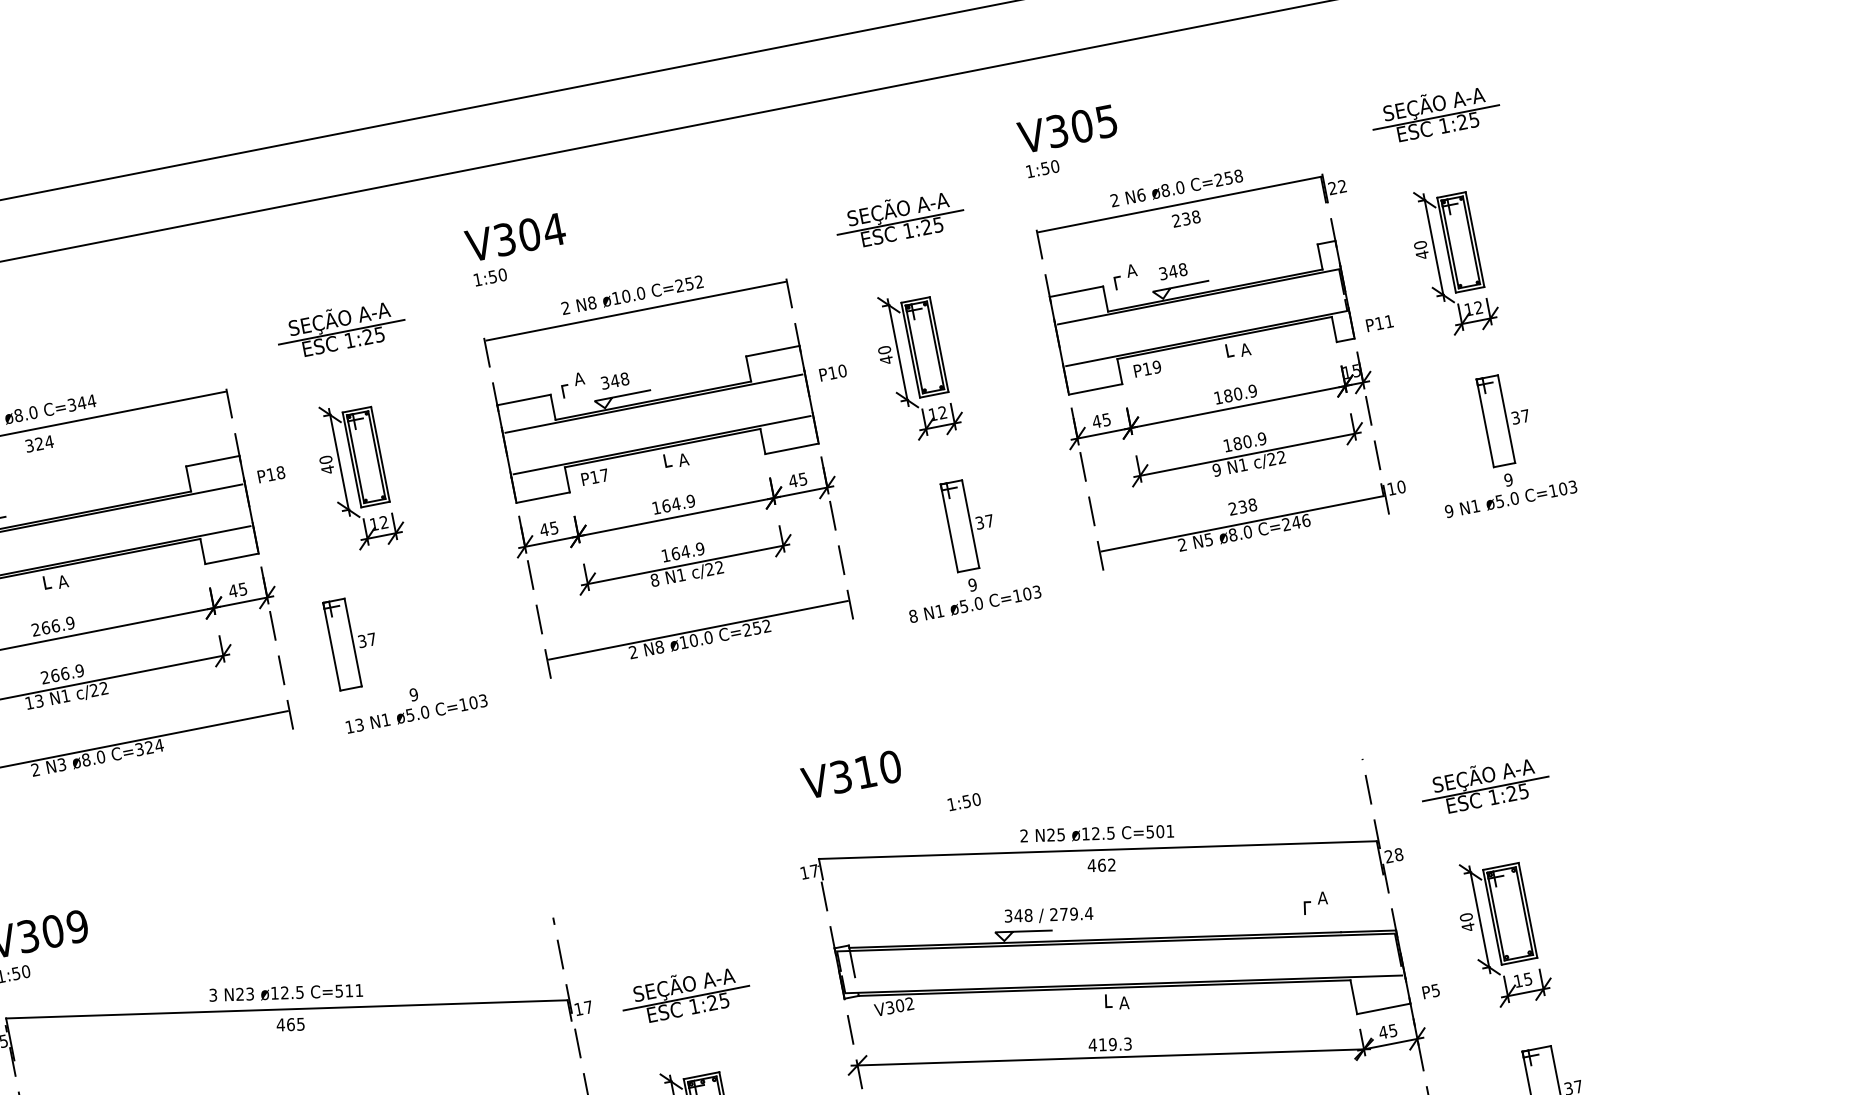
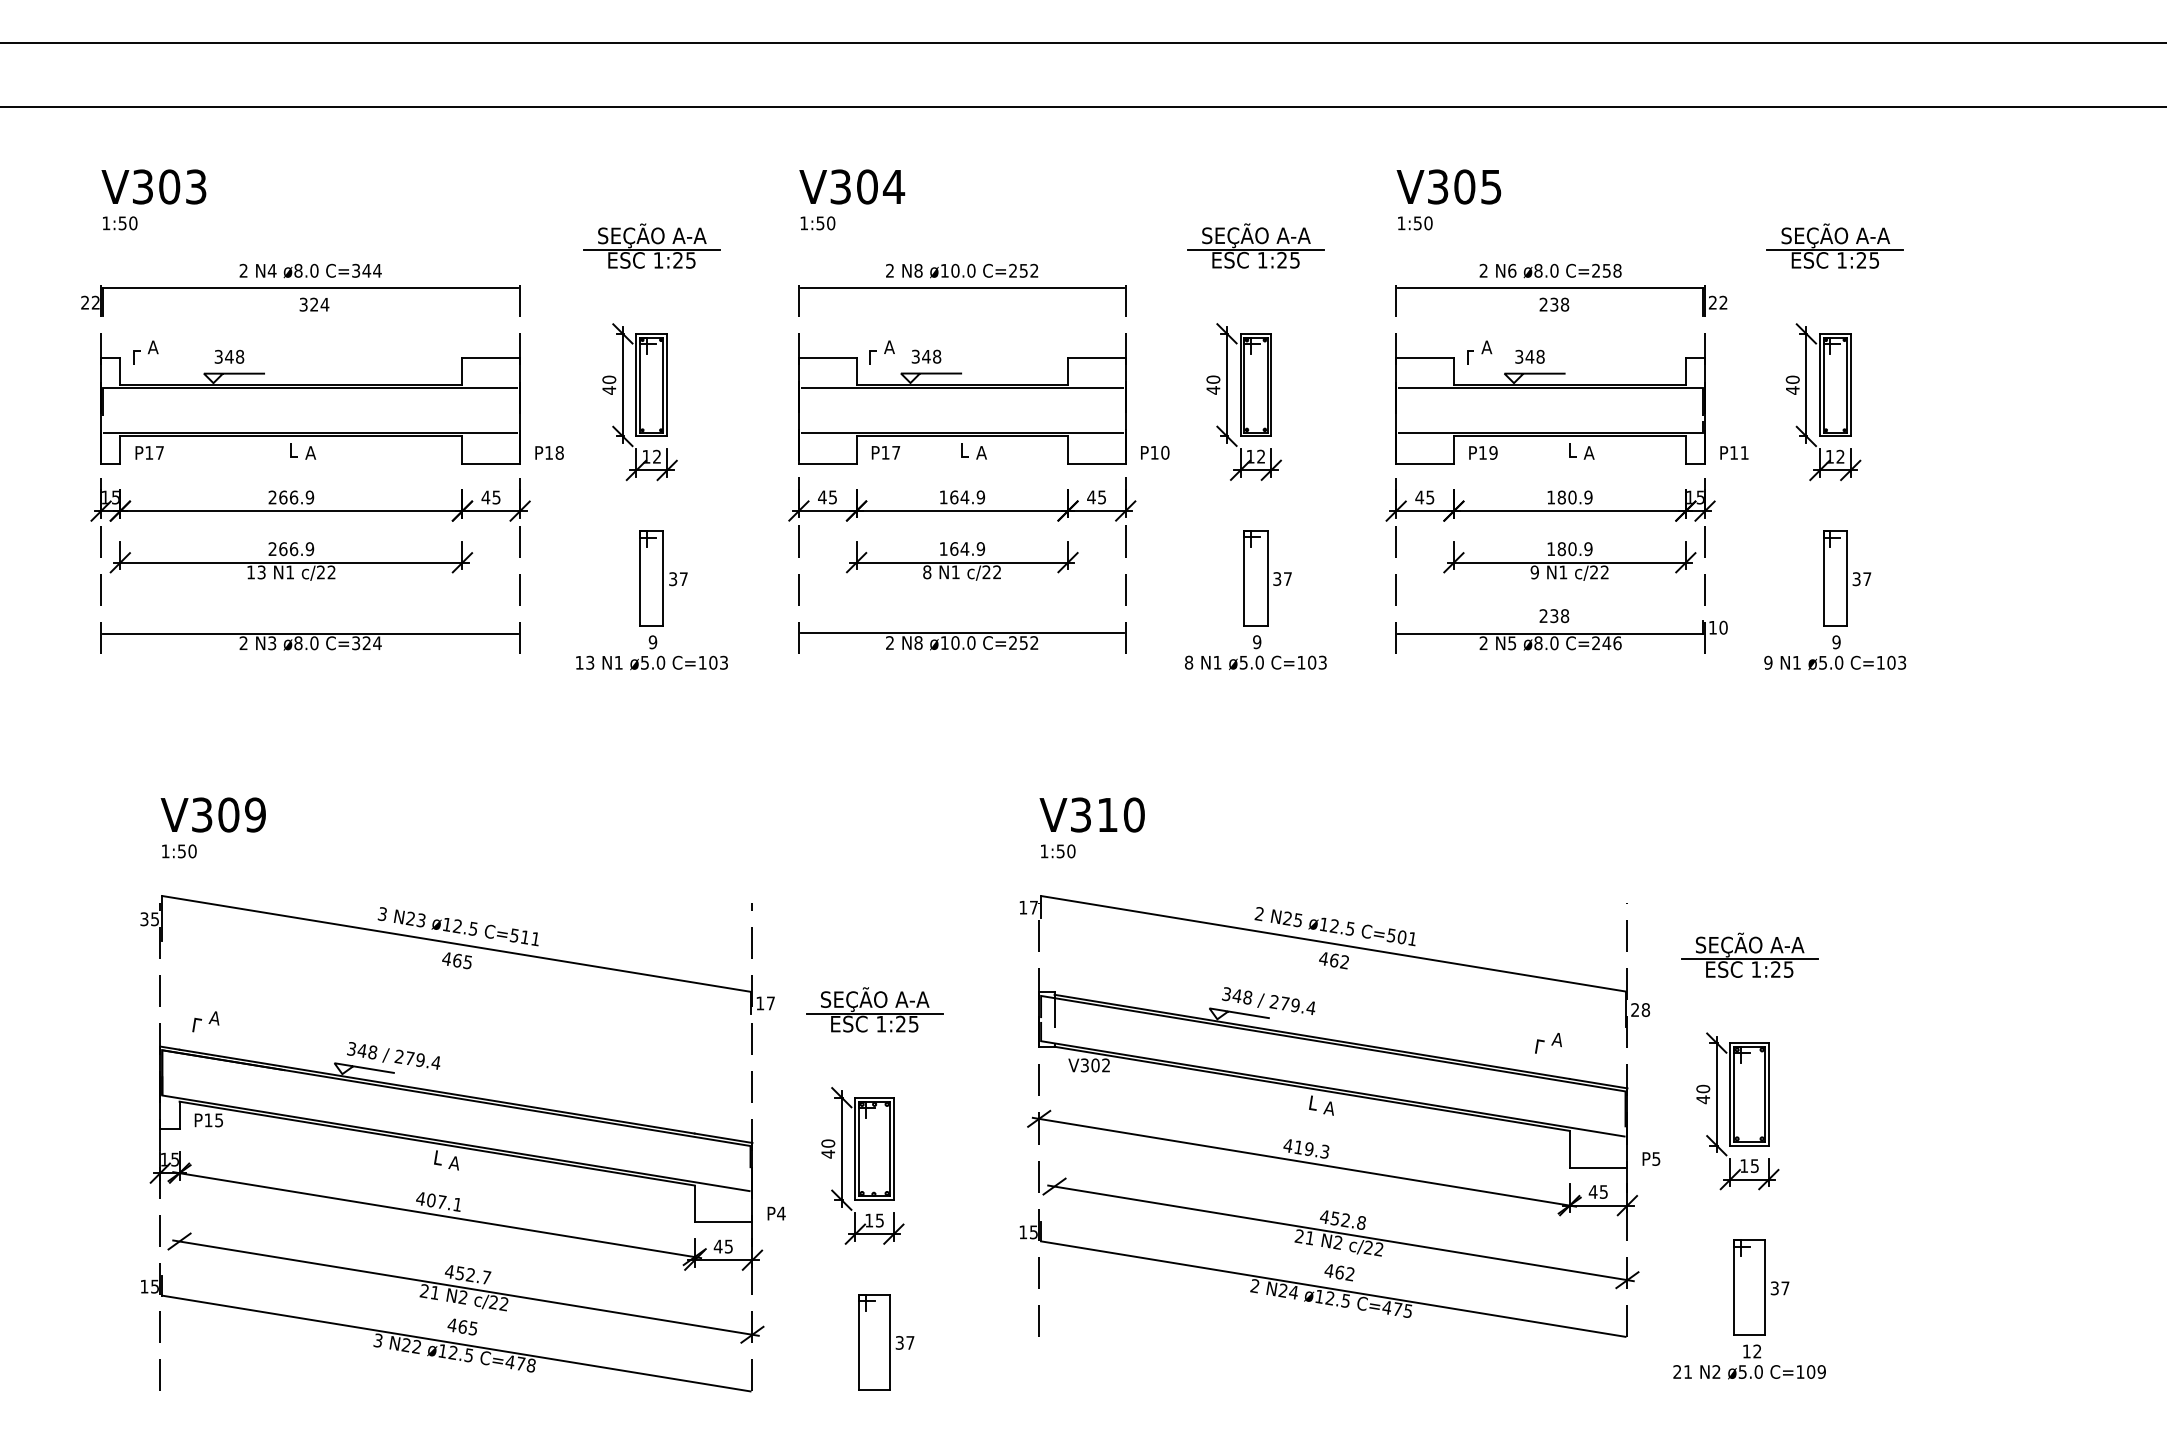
text: (833, 372) -> (1155, 452), moved
text: (271, 474) -> (549, 452), moved
part: (353, 642) -> (663, 578), moved
text: (964, 802) -> (1058, 851), moved

